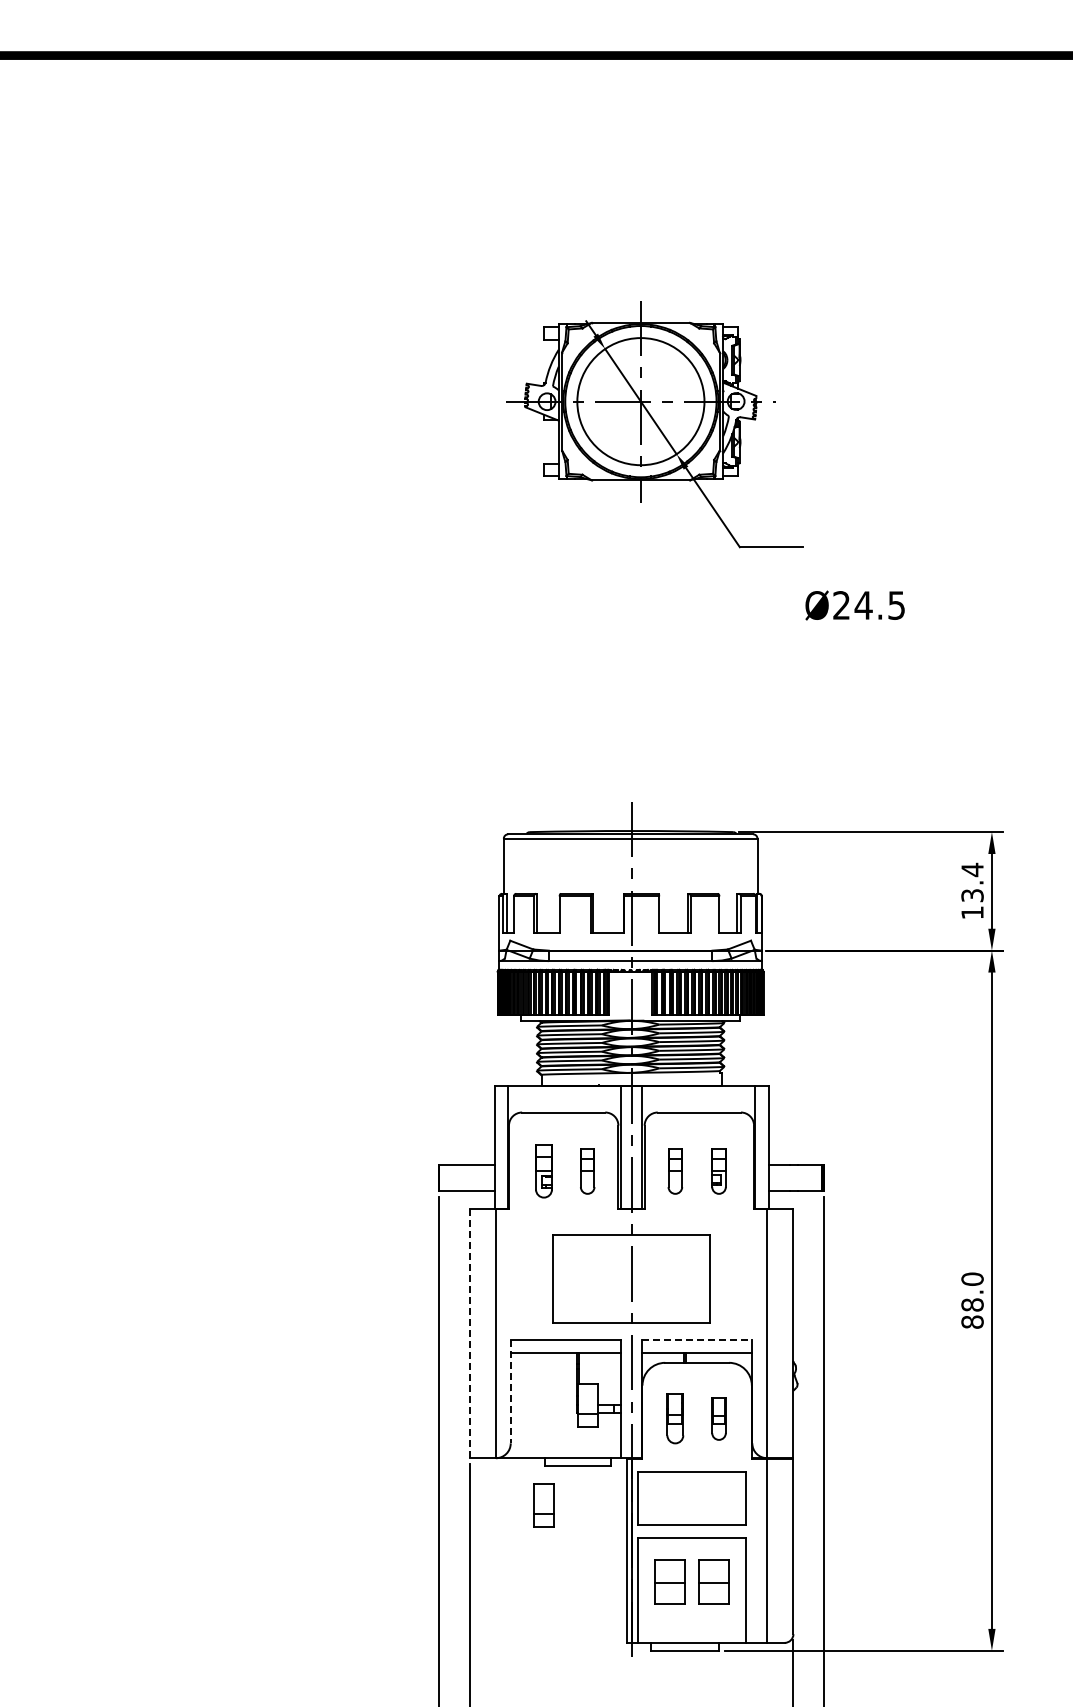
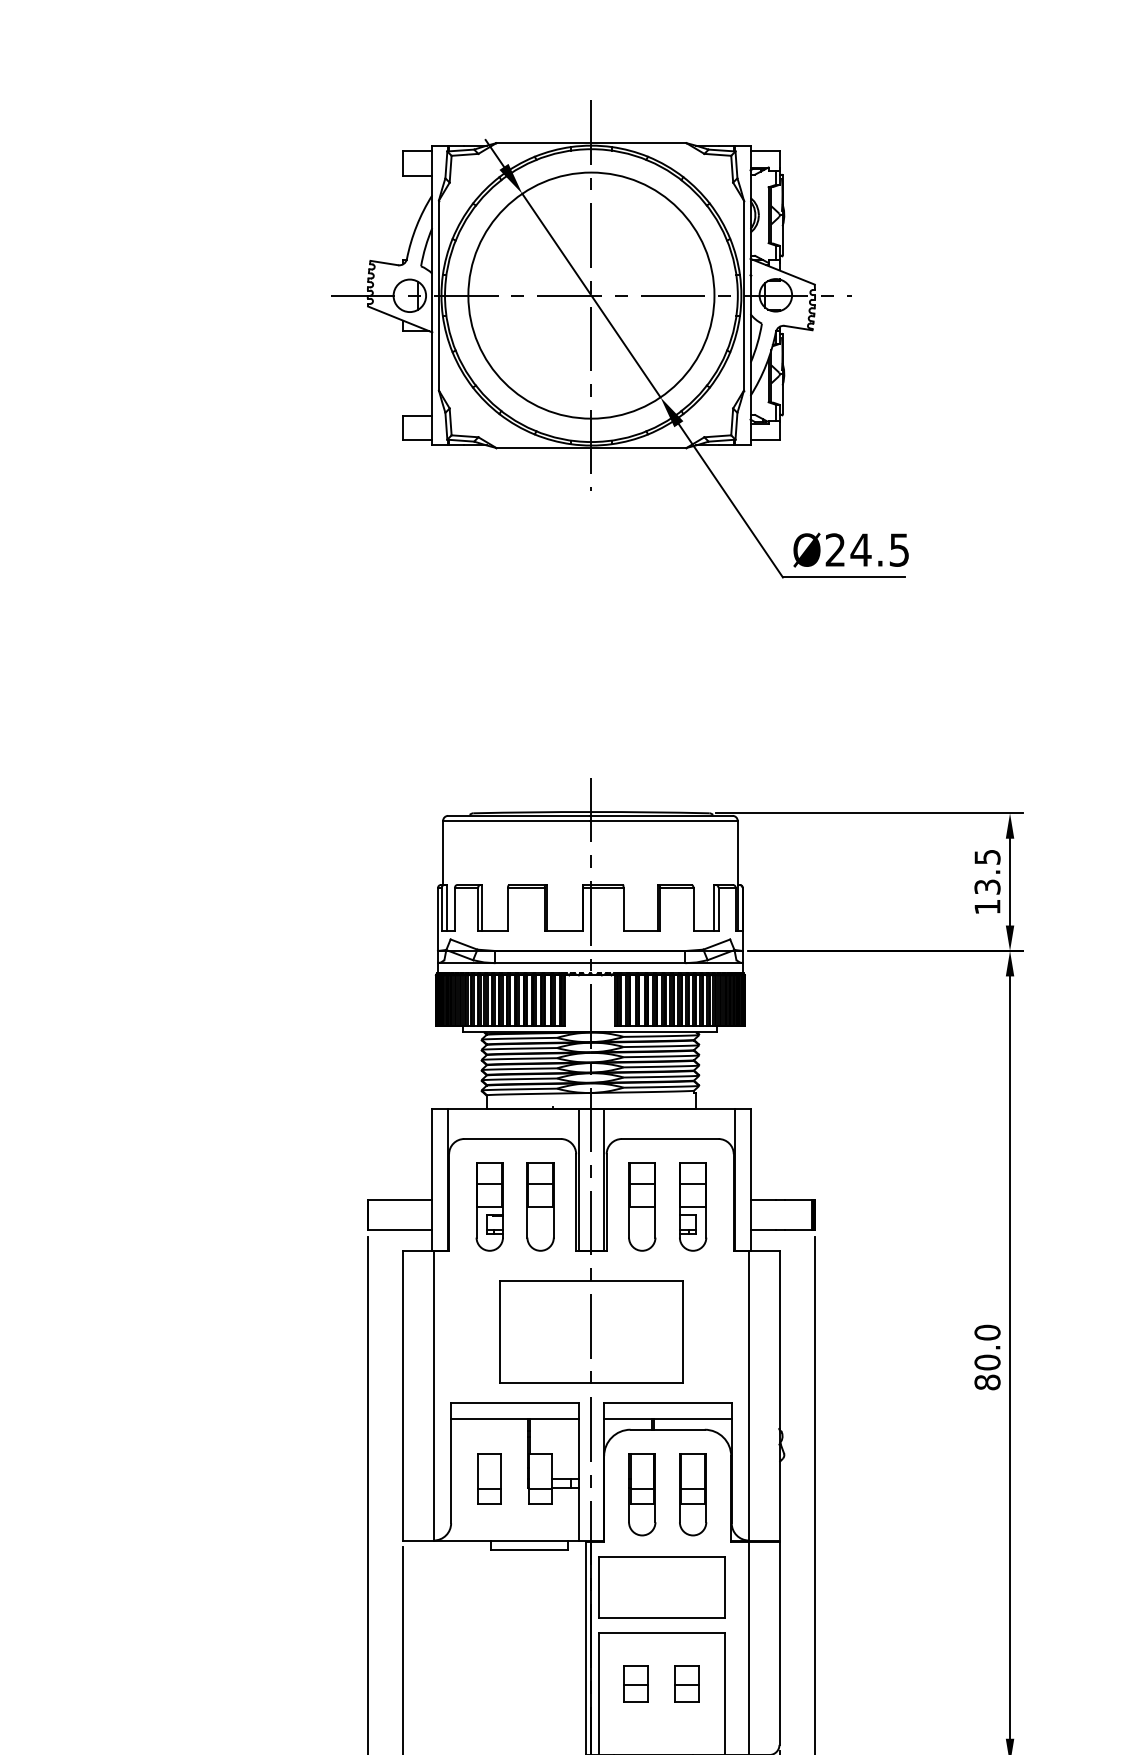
part: (654, 424) -> (618, 339), size x1.67
text: (972, 869) -> (987, 856), 13.4 -> 13.5
part: (543, 1171) -> (489, 1207), size x1.43
part: (587, 1171) -> (540, 1207), size x1.67
part: (675, 1171) -> (642, 1207), size x1.67
part: (718, 1171) -> (692, 1207), size x1.67
text: (972, 1304) -> (987, 1361), 88.0 -> 80.0
line: (469, 1333) -> (403, 1395), dashed -> solid
line: (697, 1340) -> (668, 1403), dashed -> solid
line: (510, 1391) -> (450, 1463), dashed -> solid
part: (675, 1418) -> (642, 1494), size x1.43
part: (718, 1418) -> (692, 1494), size x1.67
part: (543, 1505) -> (489, 1479), moved
part: (670, 1581) -> (636, 1683), size x0.71
part: (713, 1581) -> (686, 1683), size x0.71

